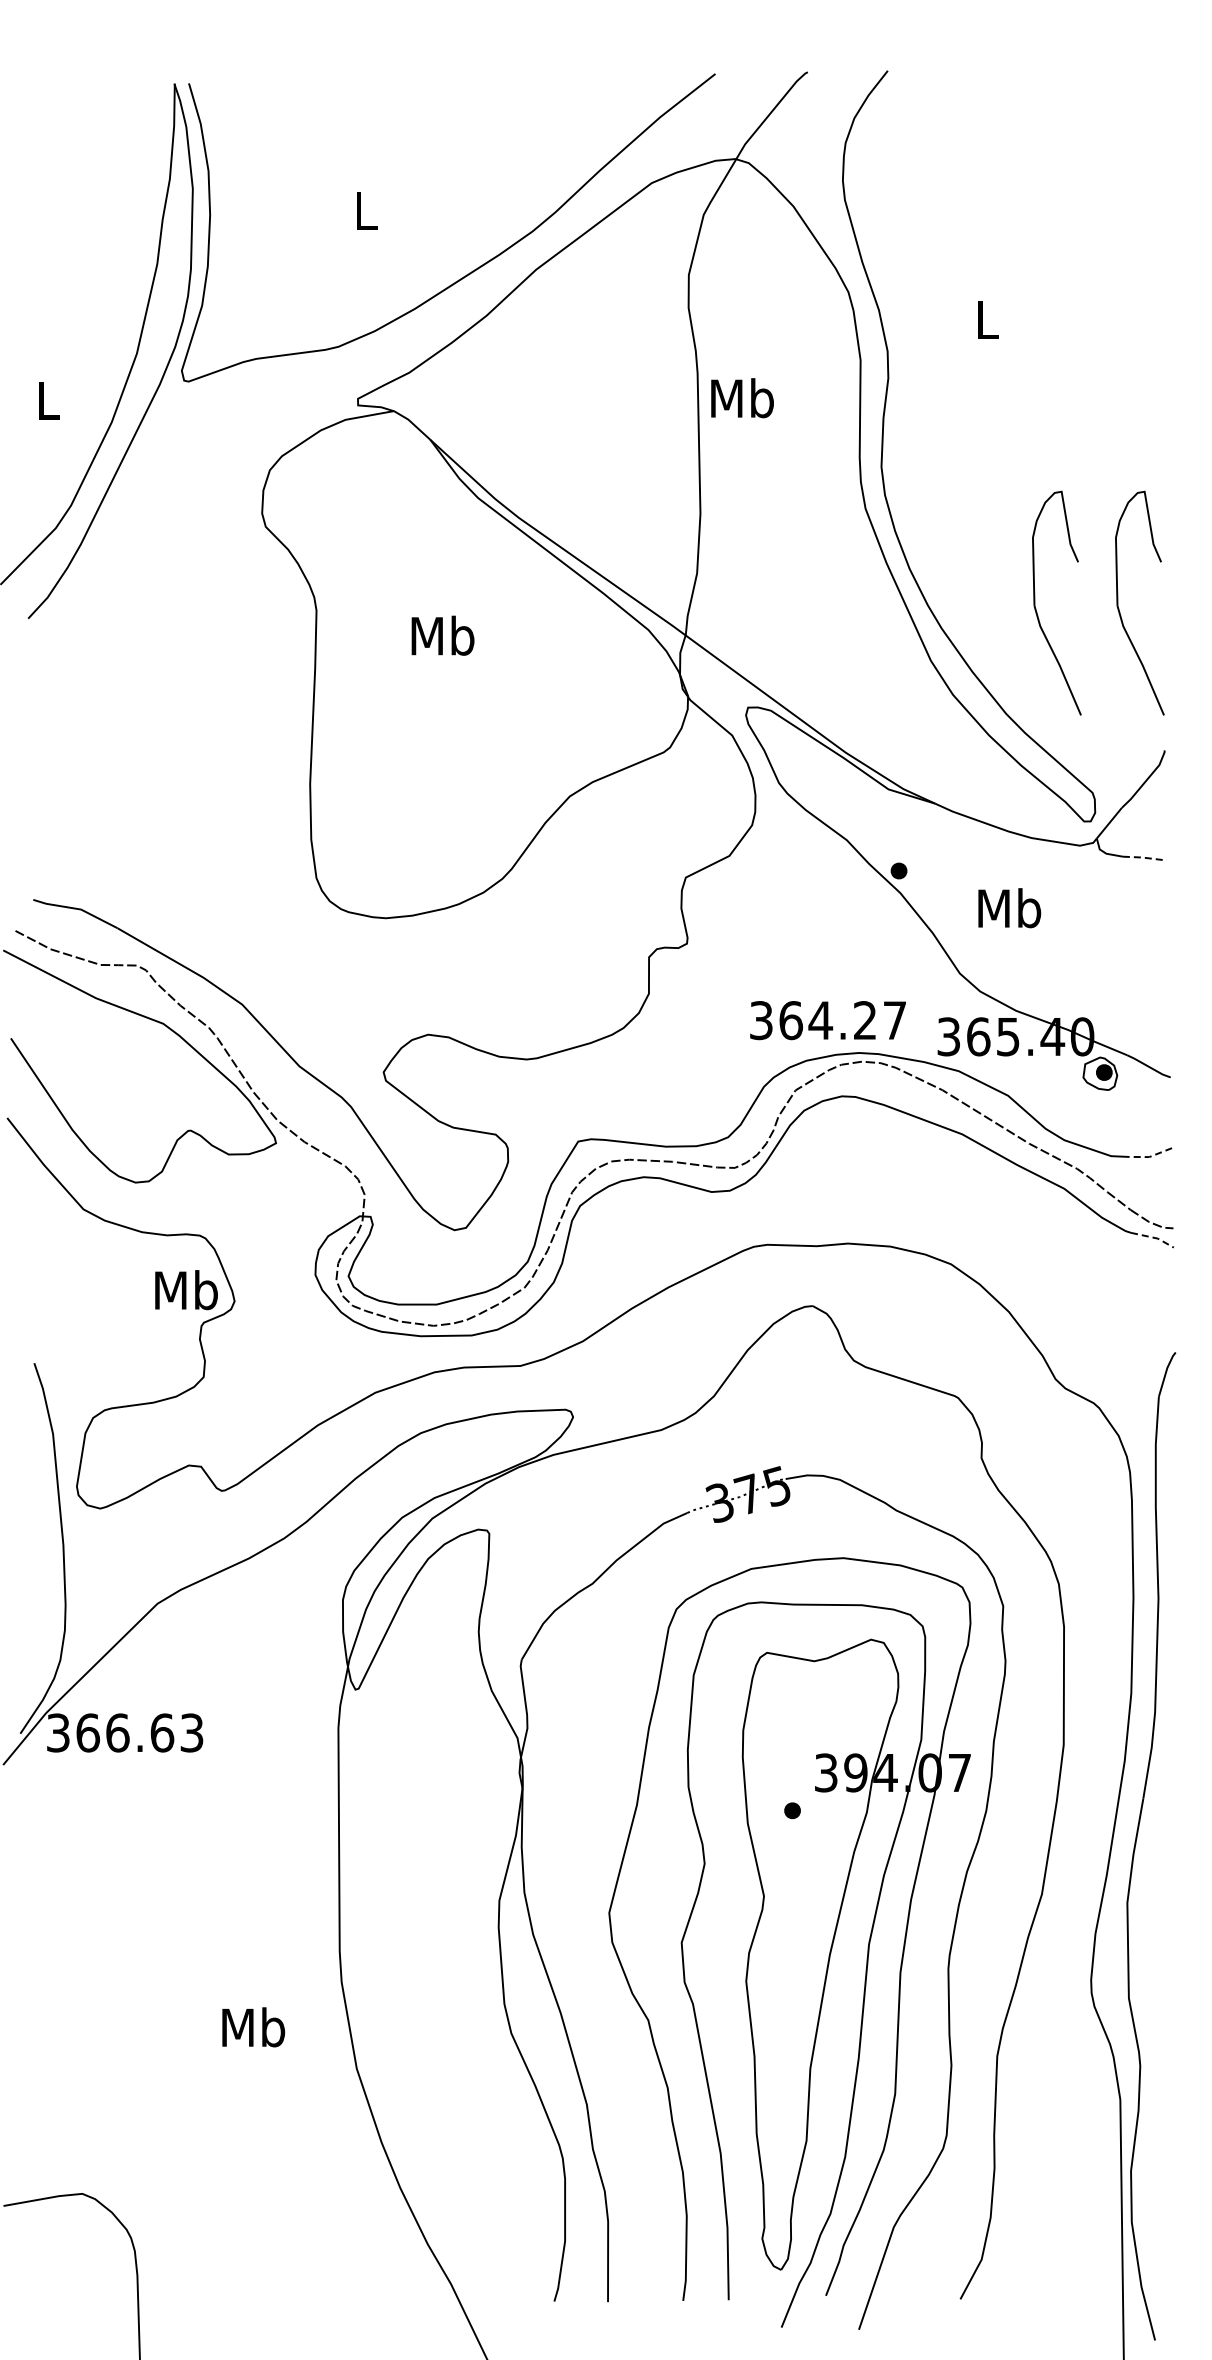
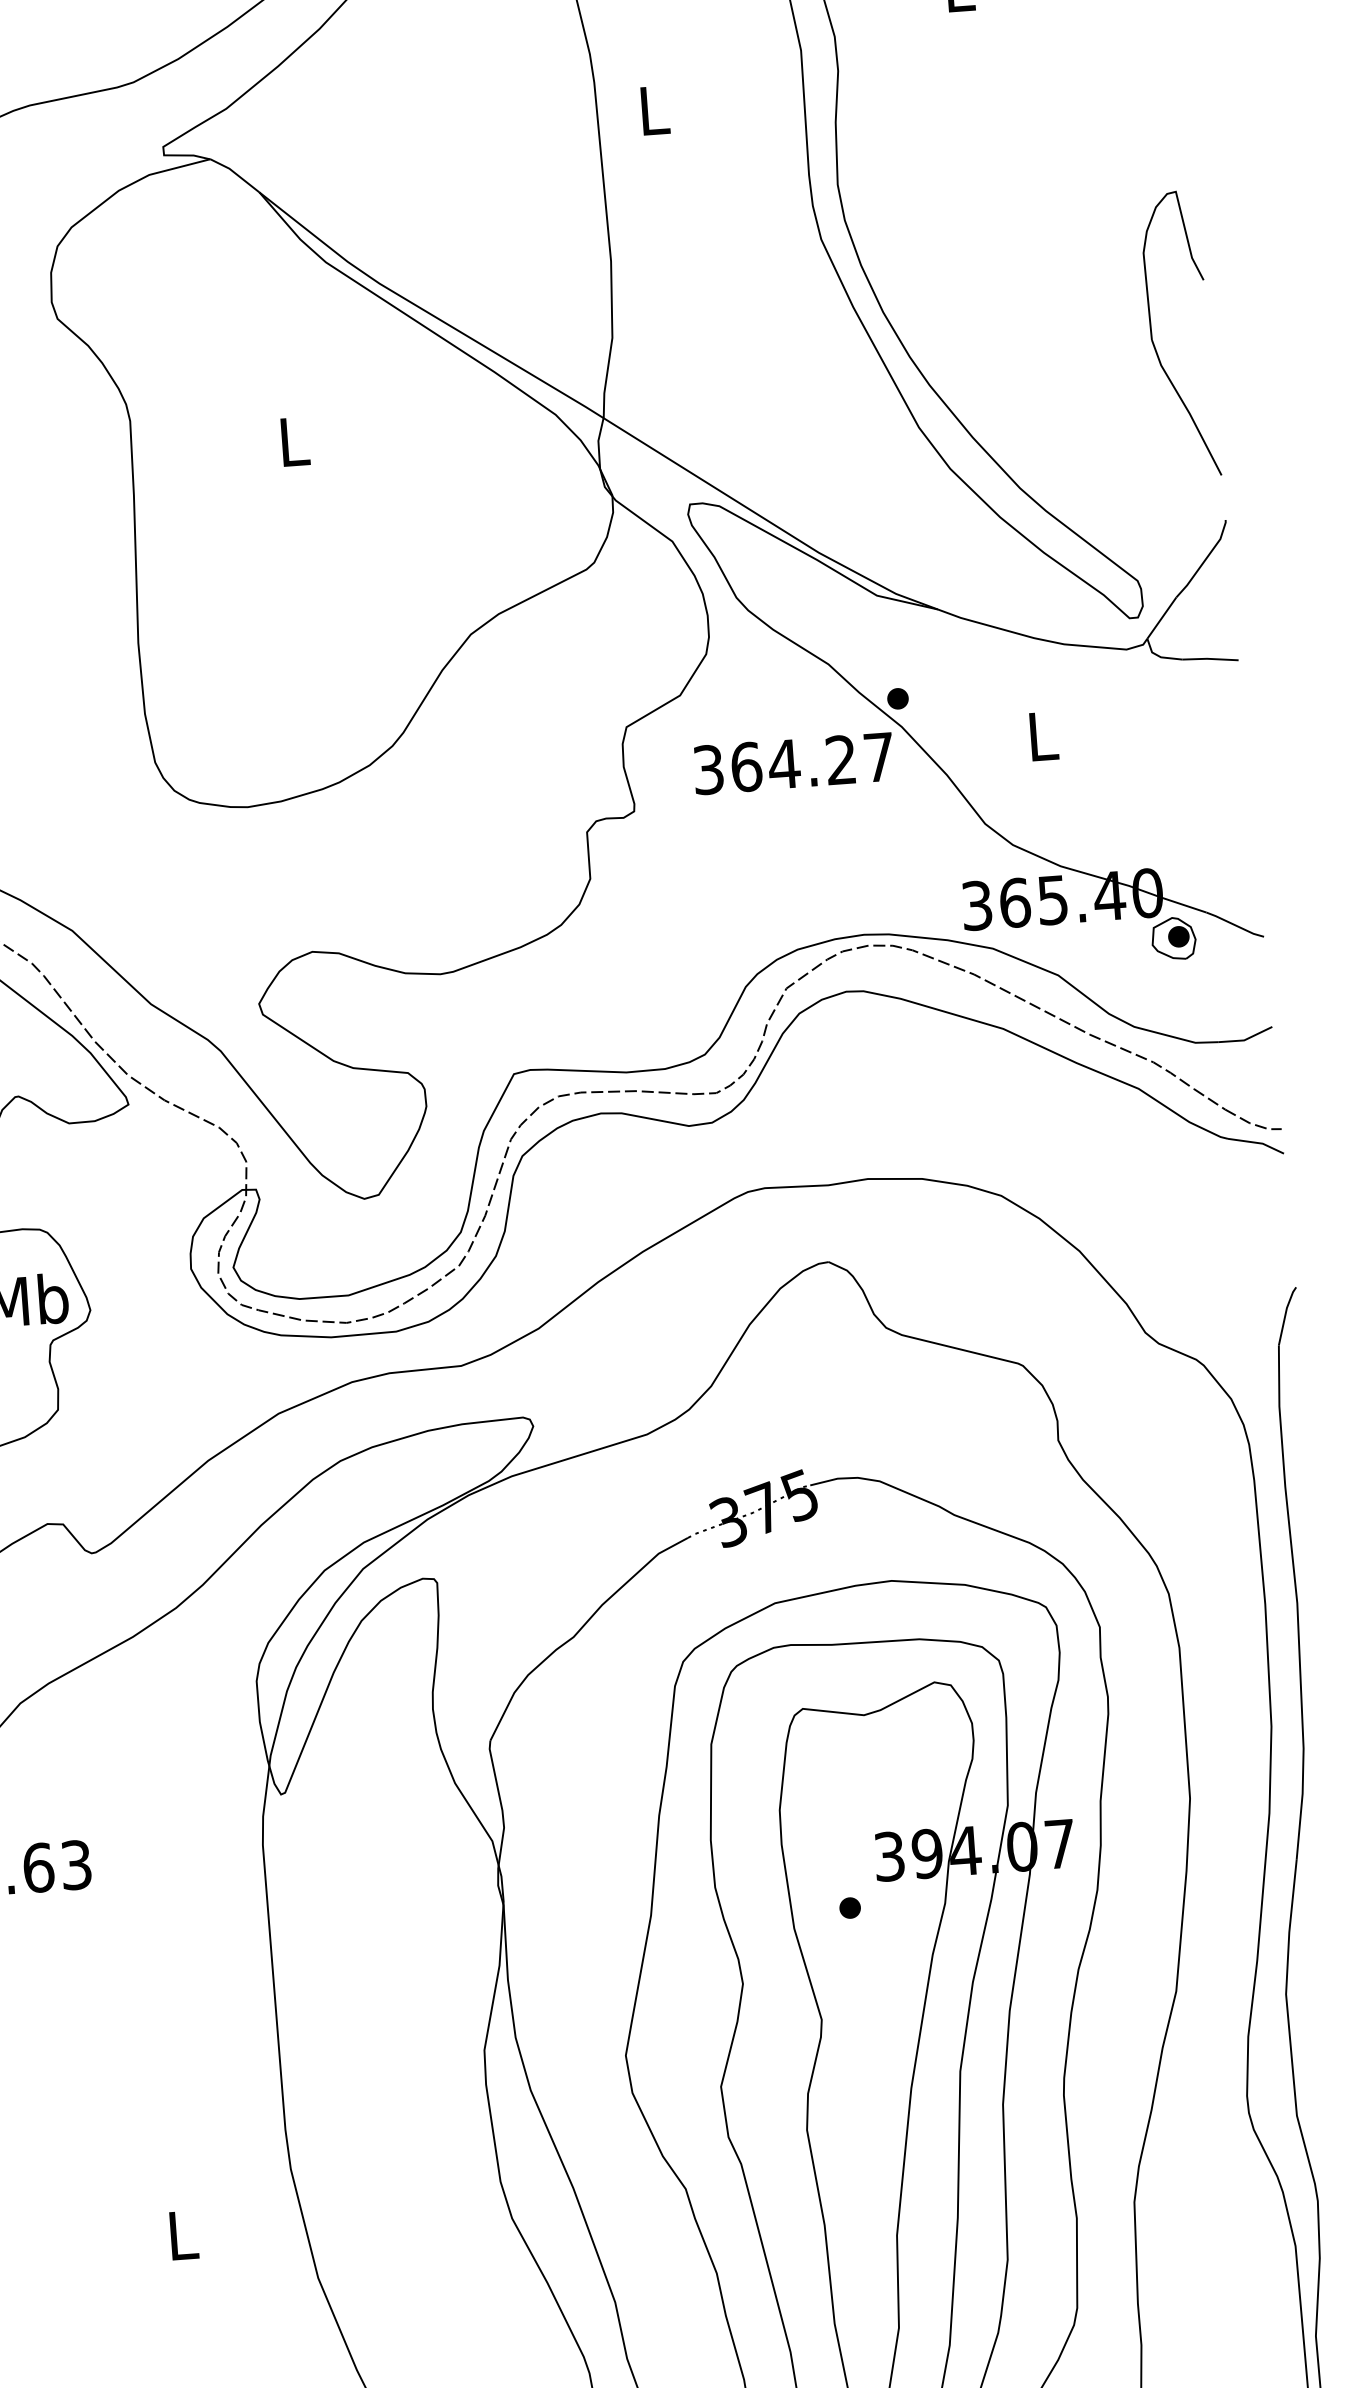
text: (742, 398) -> (653, 110), Mb -> L
part: (1036, 608) -> (1048, 350), removed
text: (442, 635) -> (293, 441), Mb -> L
line: (1144, 857) -> (1209, 658), dashed -> solid
text: (1009, 908) -> (1042, 736), Mb -> L
text: (827, 1020) -> (792, 763), moved
line: (1151, 1156) -> (1246, 1039), dashed -> solid
line: (1154, 1237) -> (1258, 1142), dashed -> solid
text: (253, 2027) -> (182, 2235), Mb -> L

